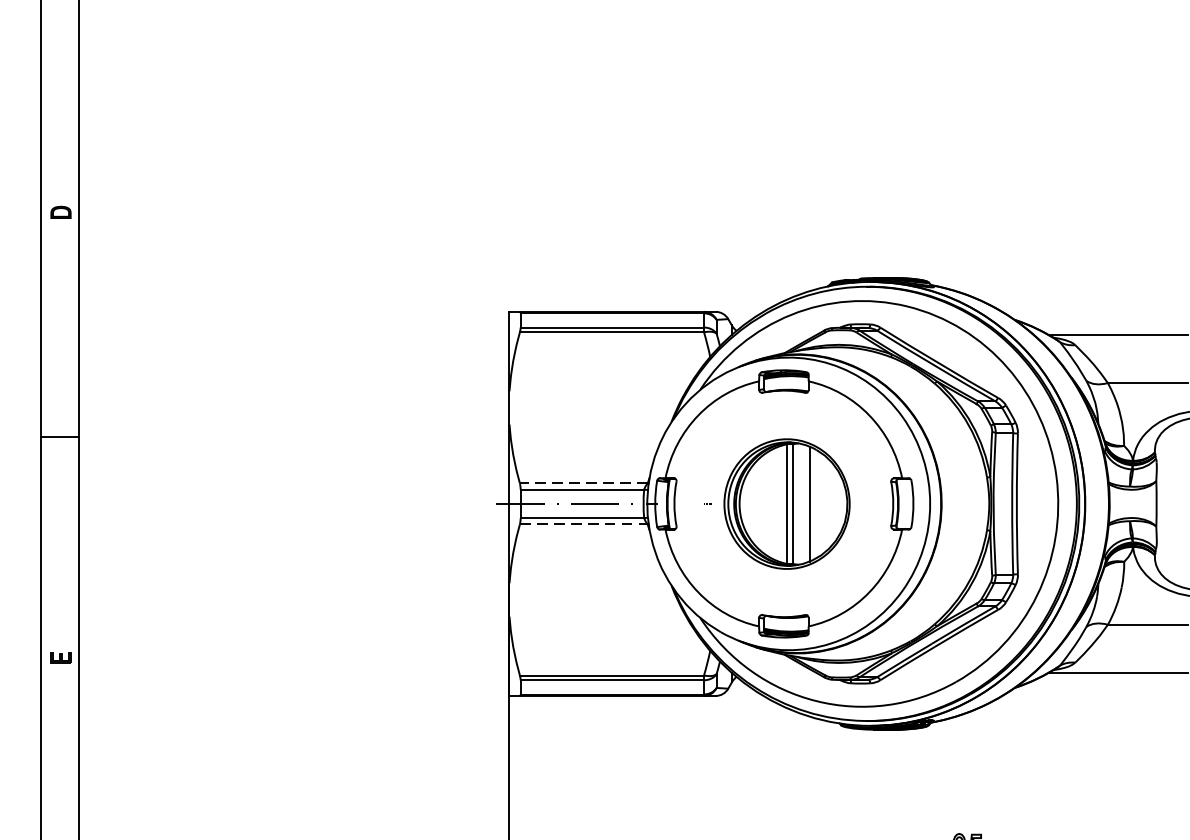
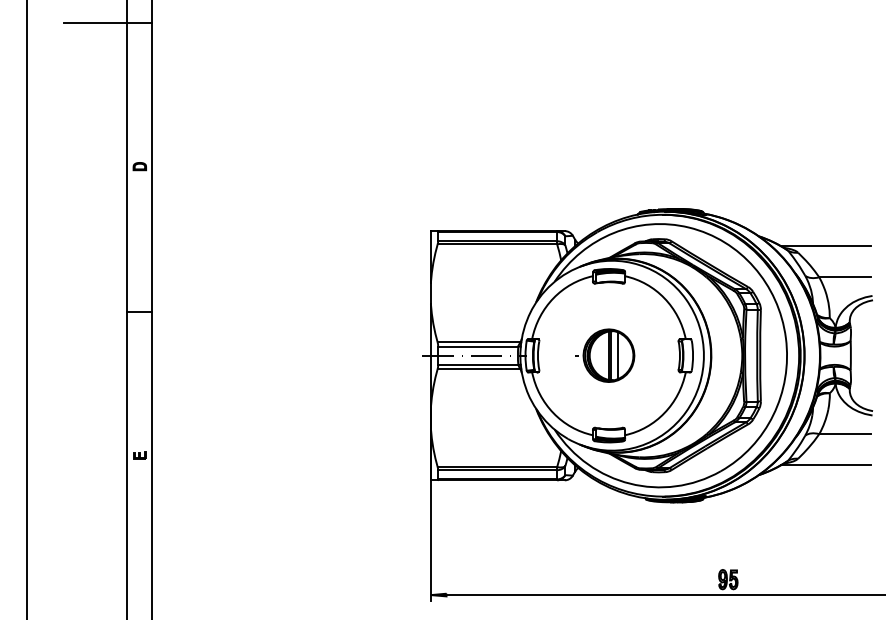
line: (582, 483) -> (478, 342), dashed -> solid
part: (778, 503) -> (605, 355), size x0.62
line: (584, 525) -> (479, 369), dashed -> solid

